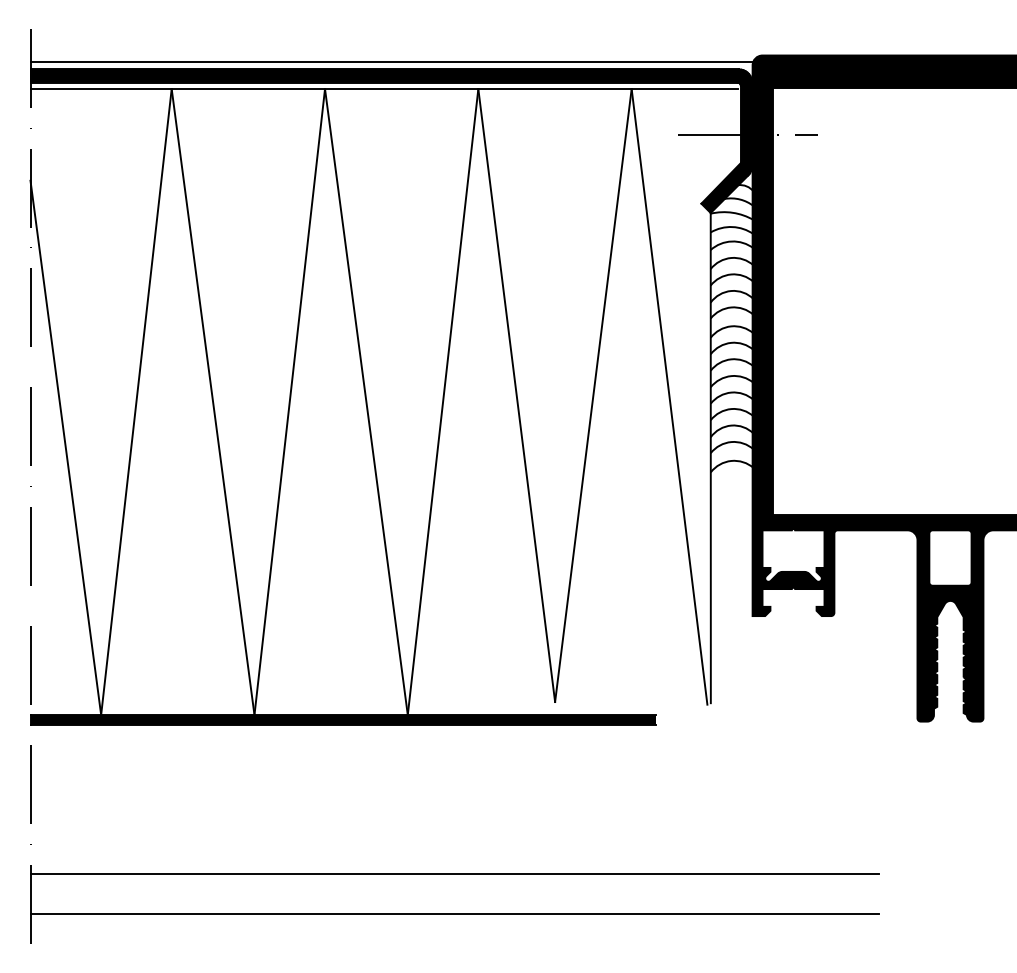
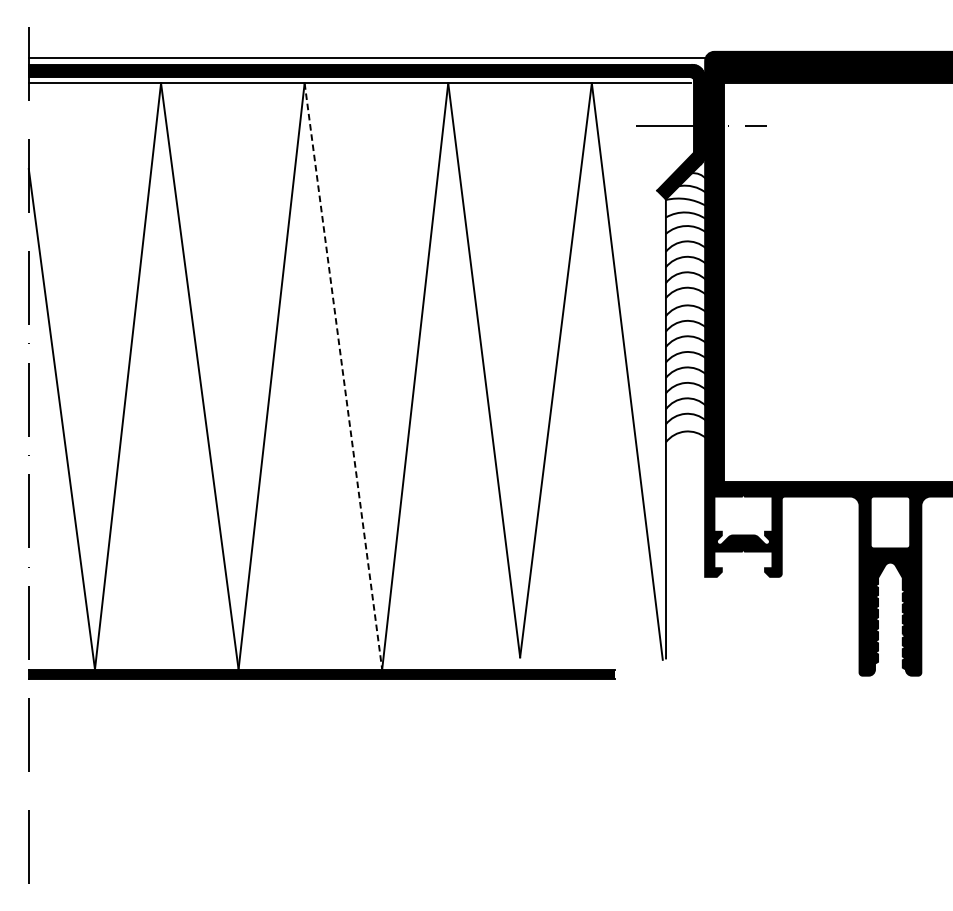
line: (366, 402) -> (343, 376), solid -> dashed
line: (454, 874) -> (425, 818), removed
line: (454, 913) -> (425, 855), removed

